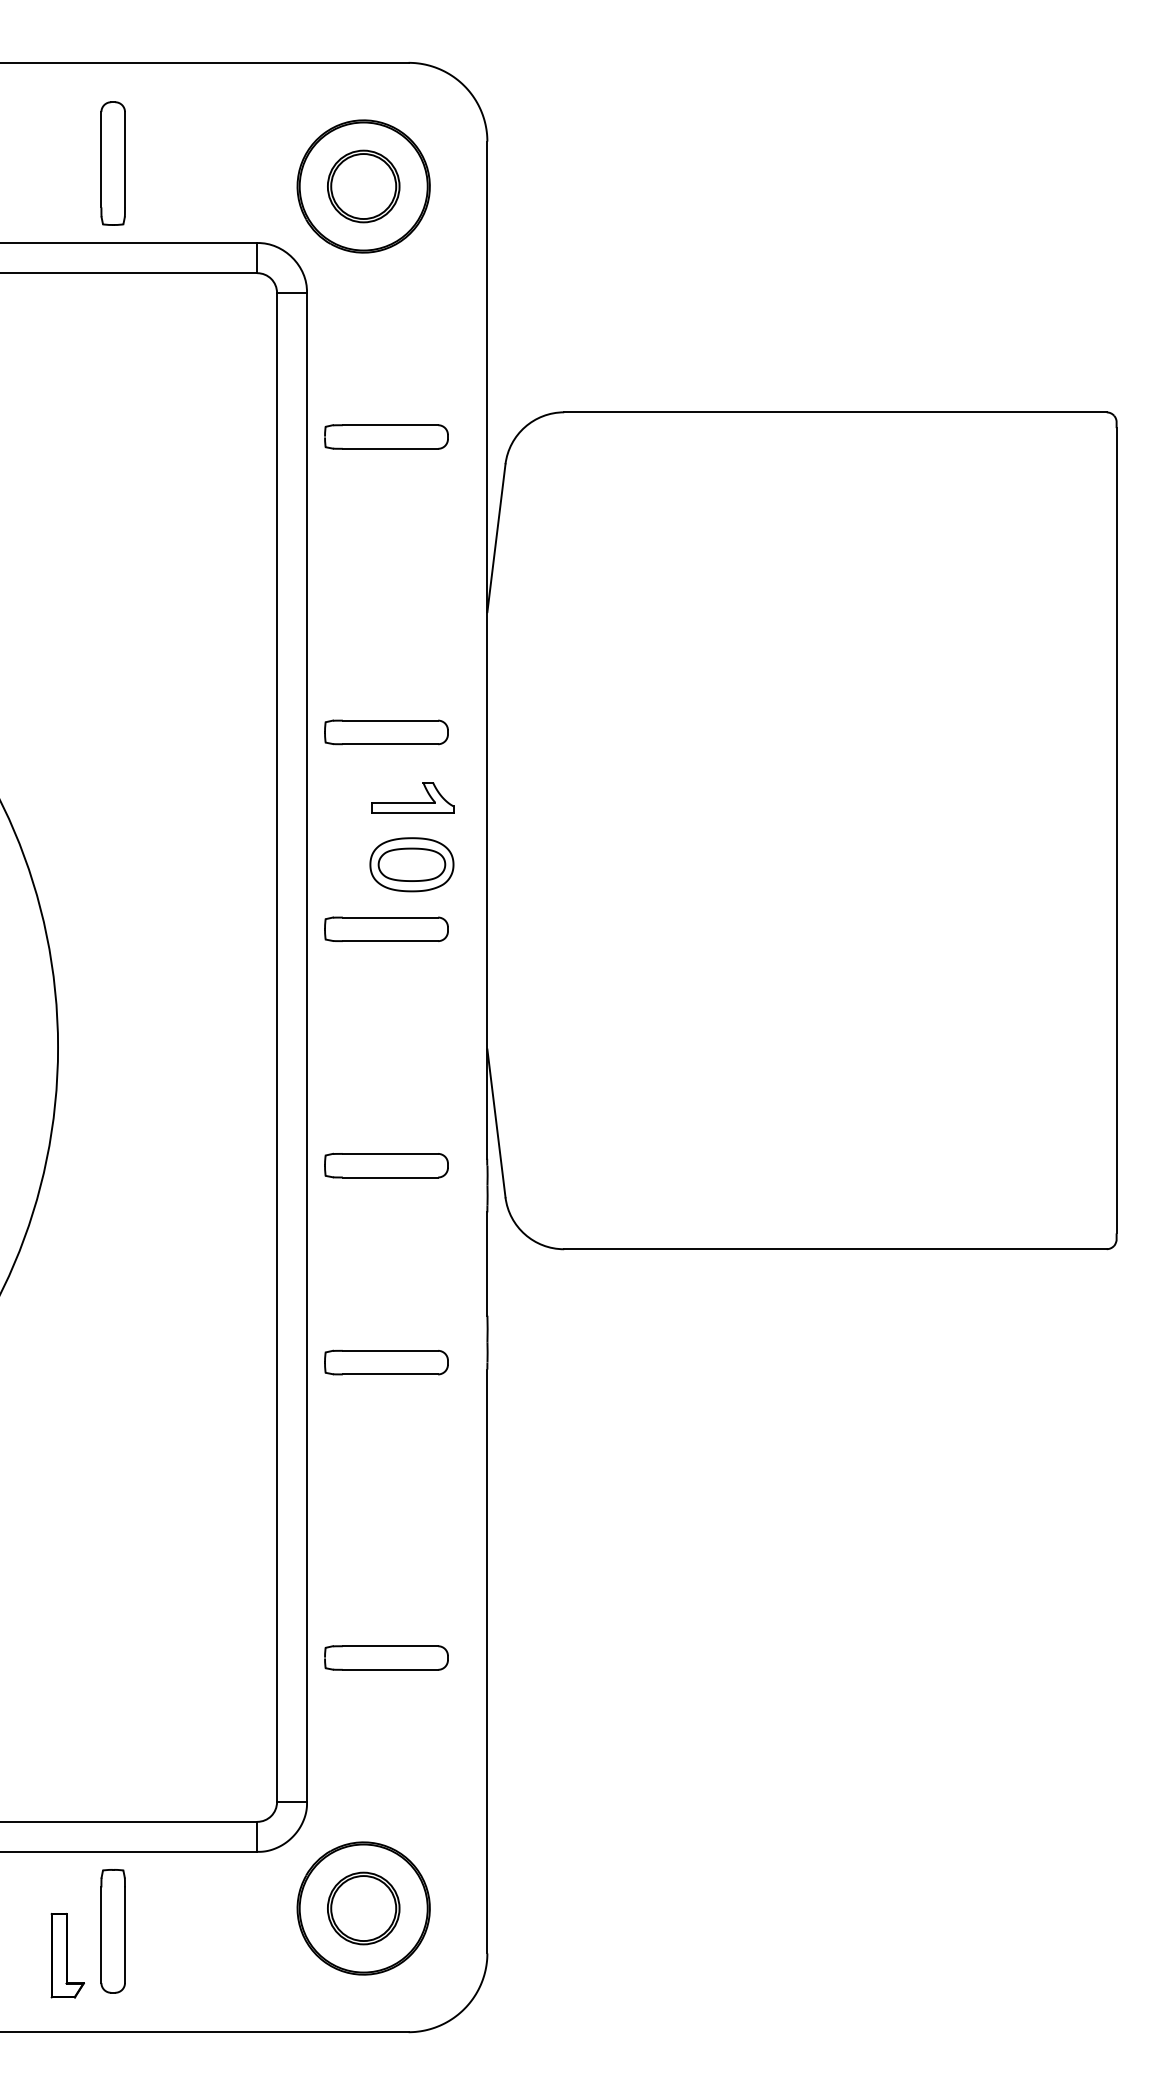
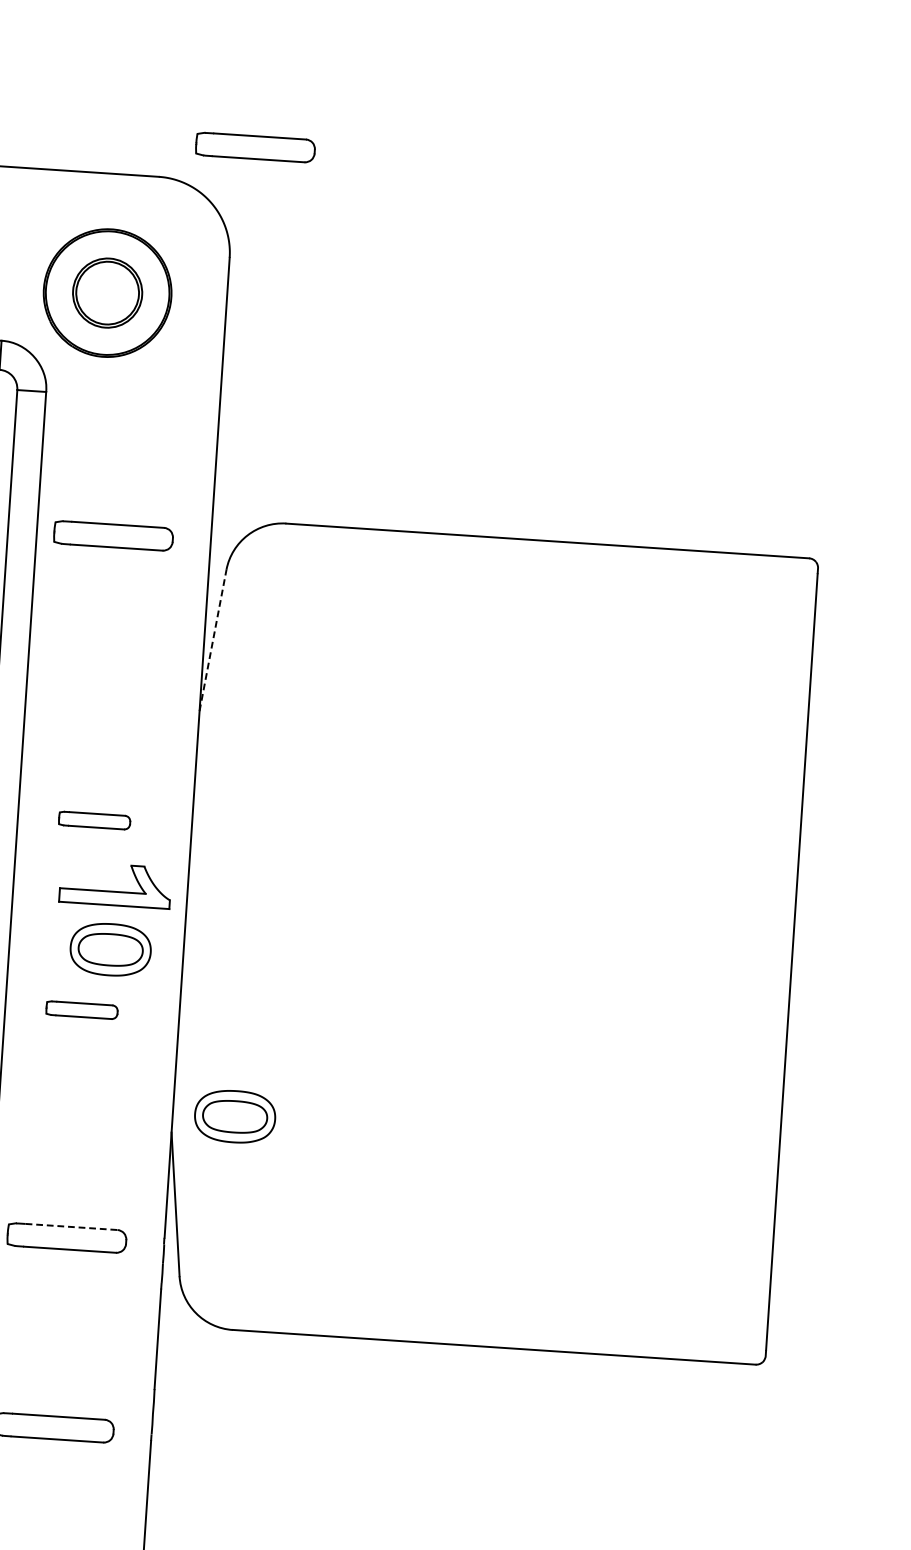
part: (506, 25) -> (255, 147), added
line: (496, 538) -> (213, 640), solid -> dashed
part: (386, 732) -> (94, 820), size x0.6
part: (412, 797) -> (115, 884), size x1.4
part: (386, 928) -> (82, 1009), size x0.6
part: (551, 1028) -> (234, 1116), added
line: (390, 1153) -> (71, 1226), solid -> dashed

